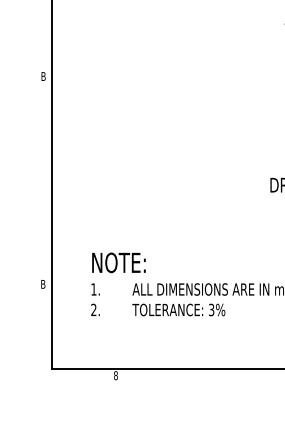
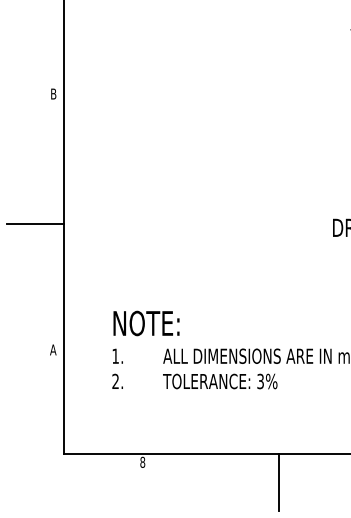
line: (28, 181) -> (35, 223), added
text: (43, 284) -> (53, 349), B -> A
line: (226, 391) -> (278, 481), added

